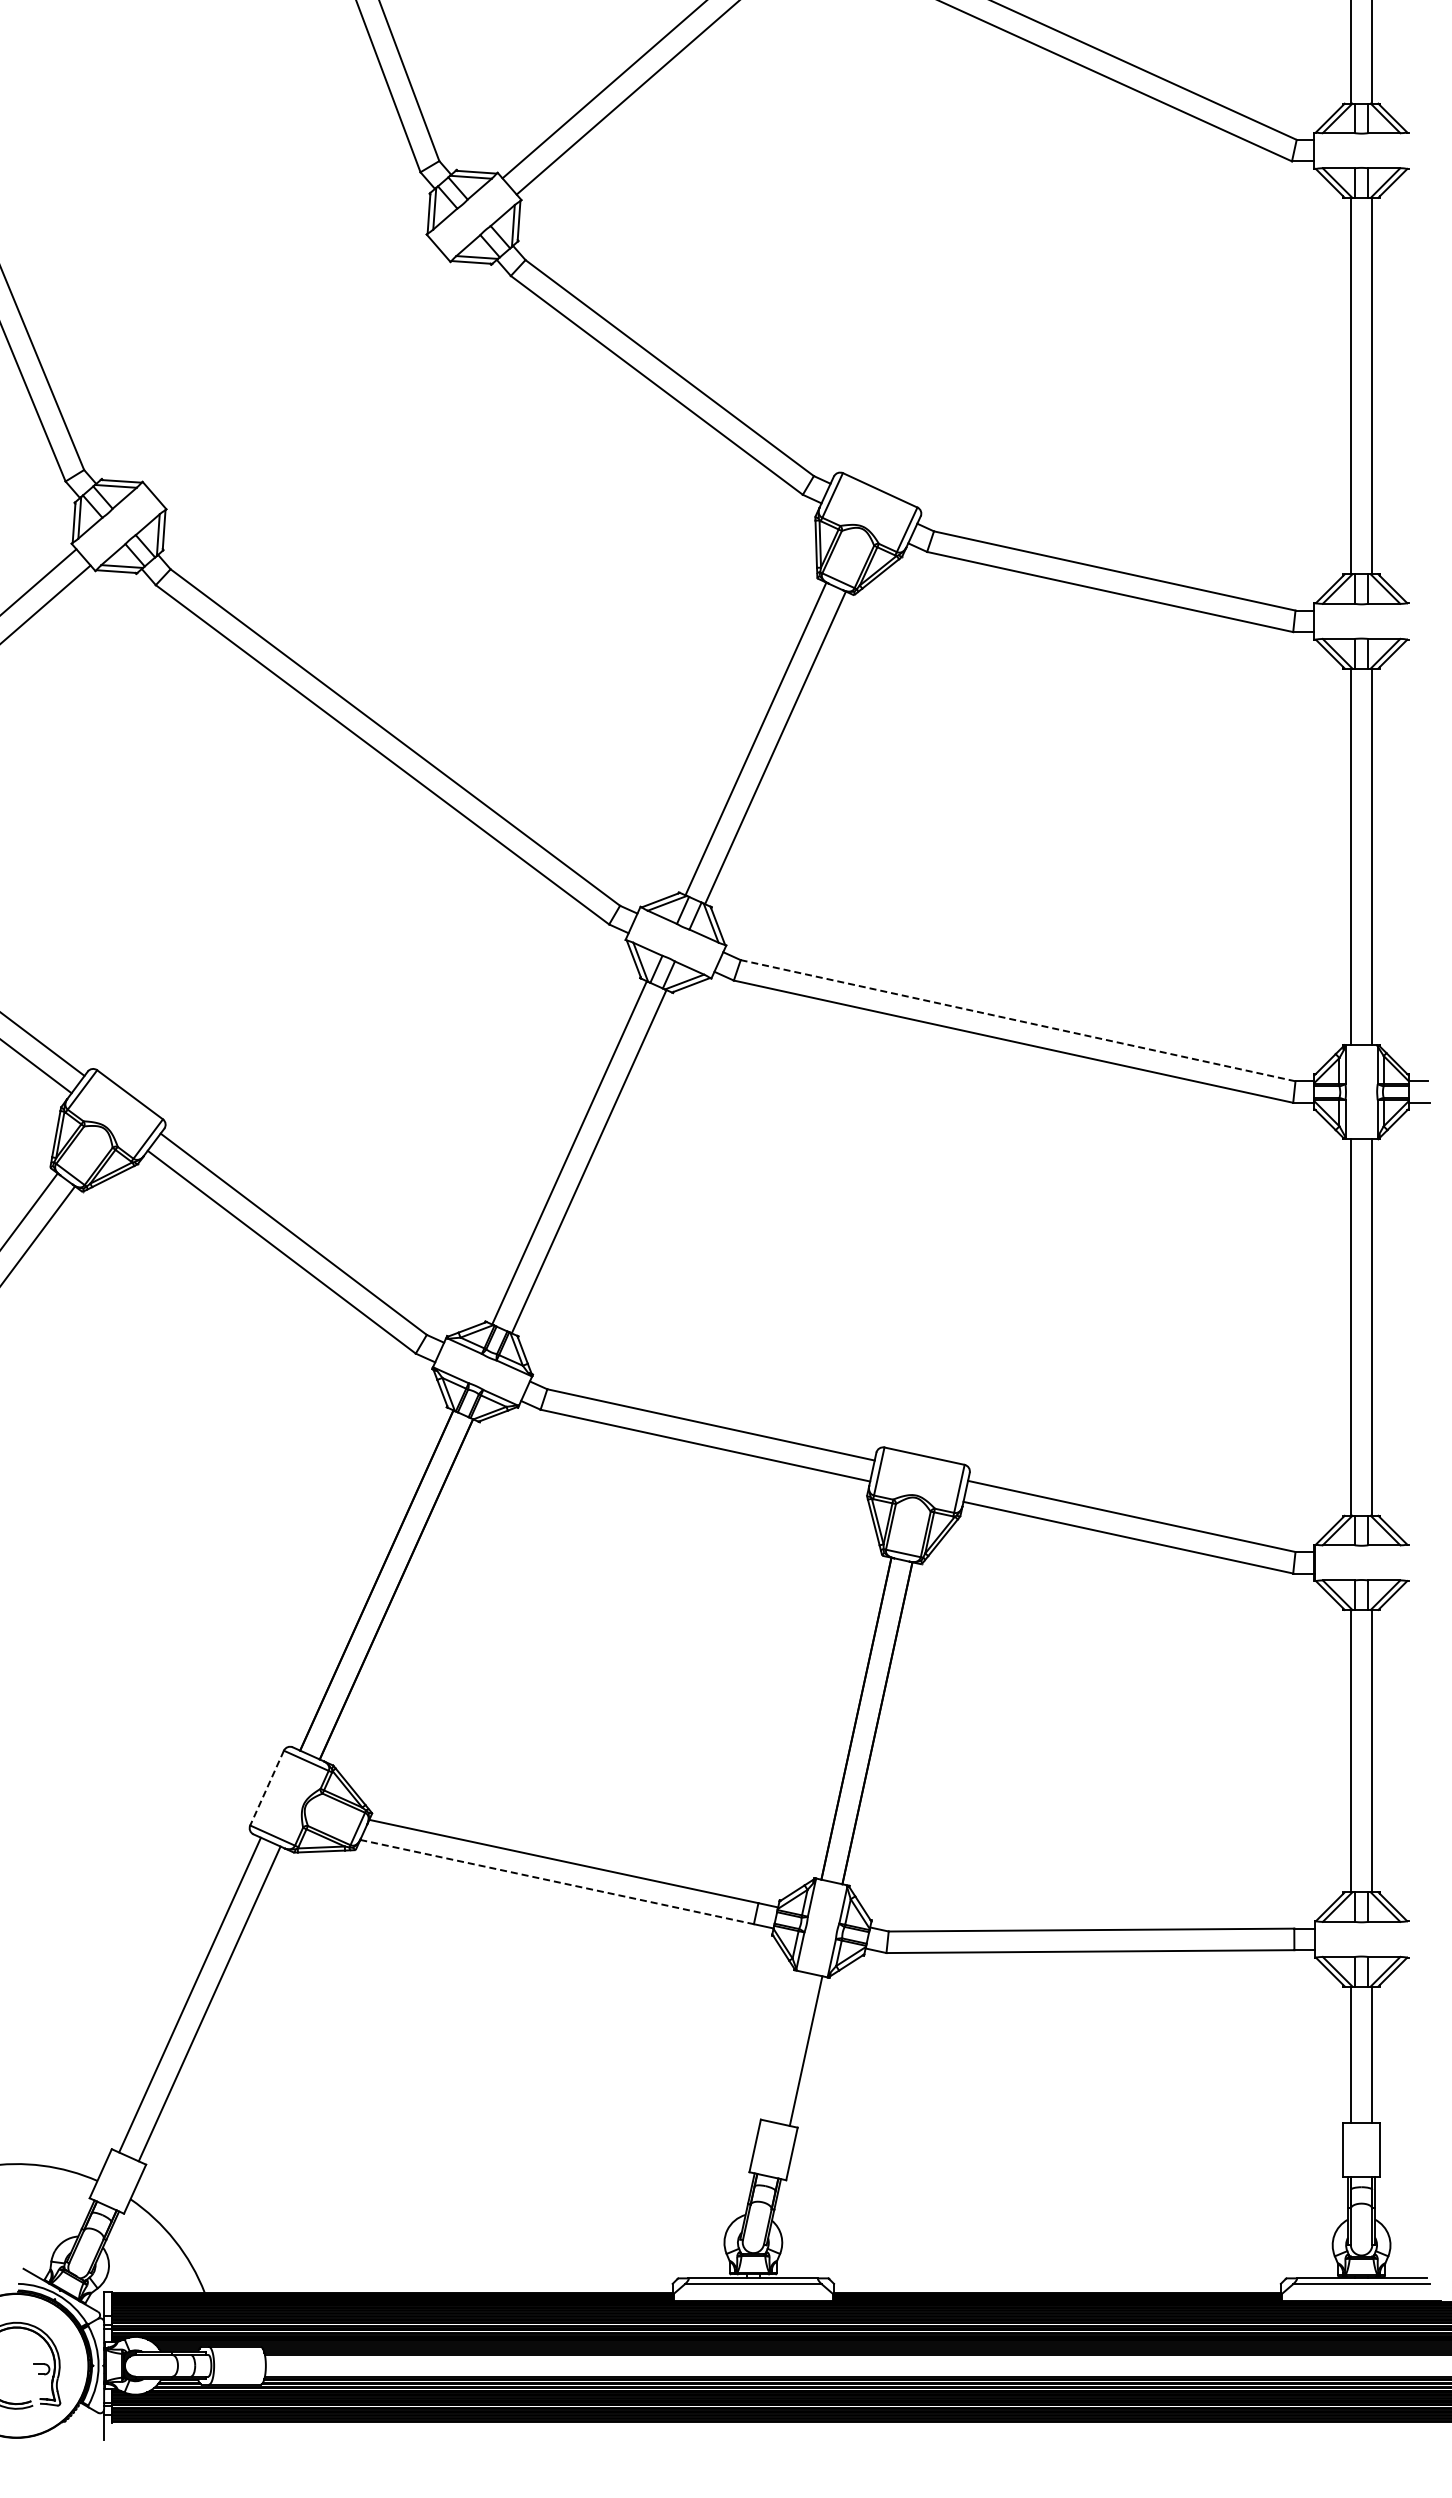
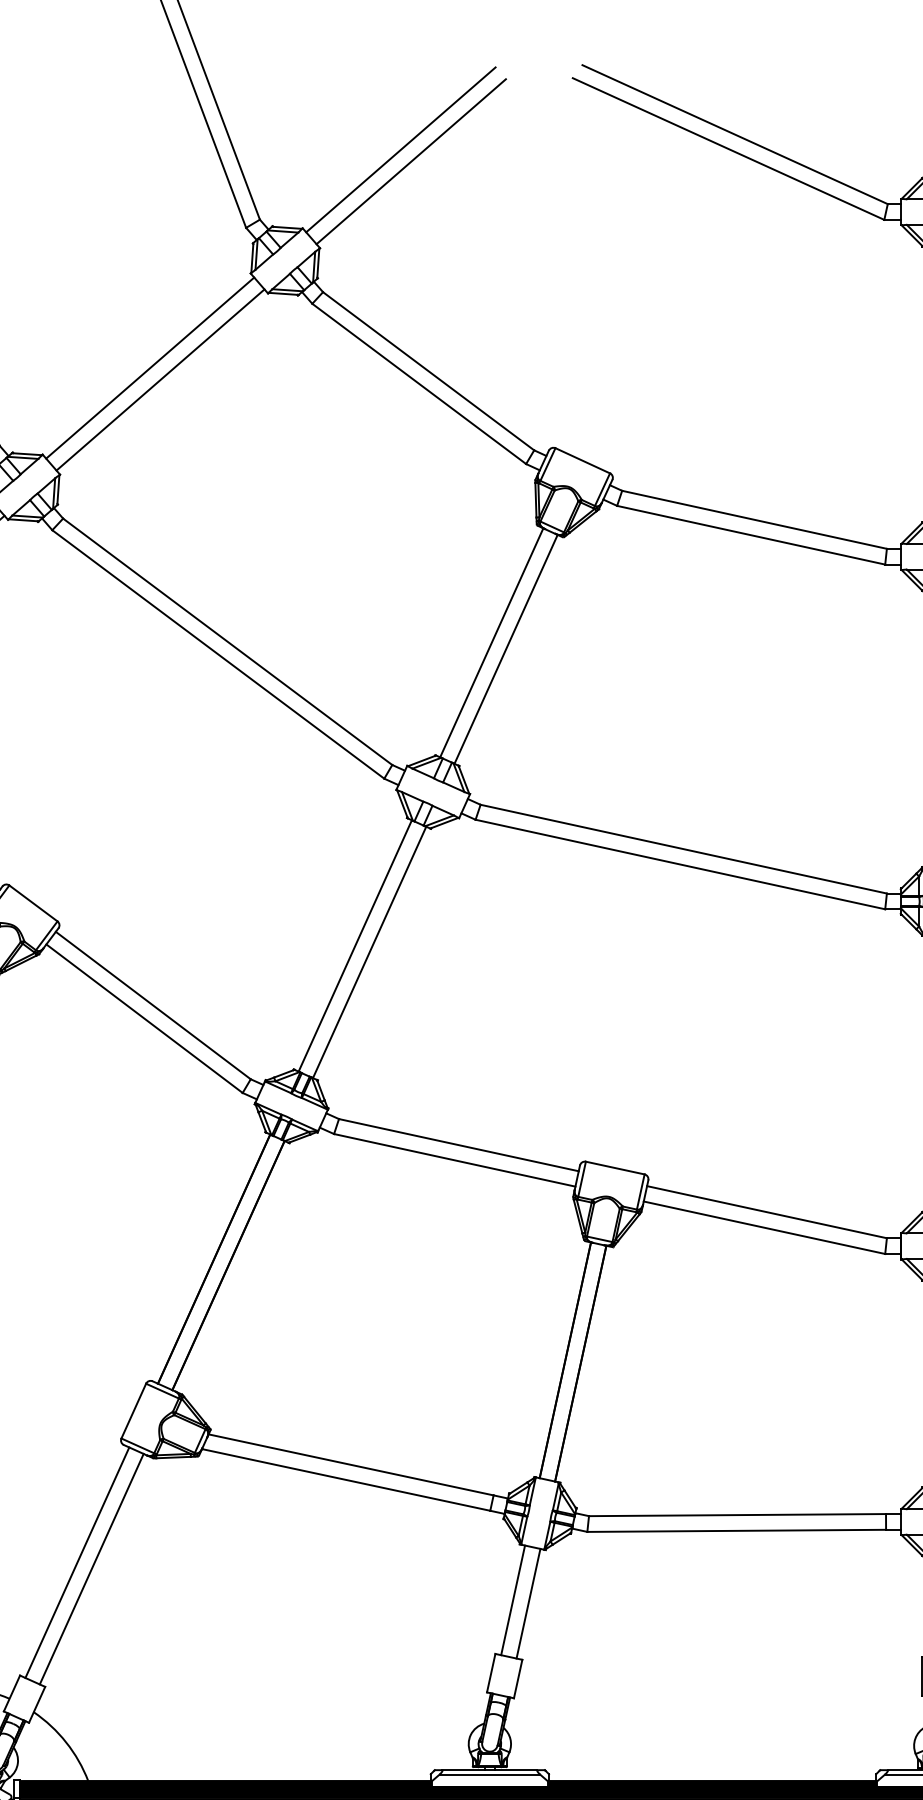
line: (289, 363) -> (150, 367), added
line: (303, 379) -> (160, 379), added
line: (1018, 1020) -> (684, 849), dashed -> solid
line: (266, 1788) -> (133, 1411), dashed -> solid
line: (557, 1882) -> (346, 1480), dashed -> solid
line: (784, 2046) -> (512, 1600), added

